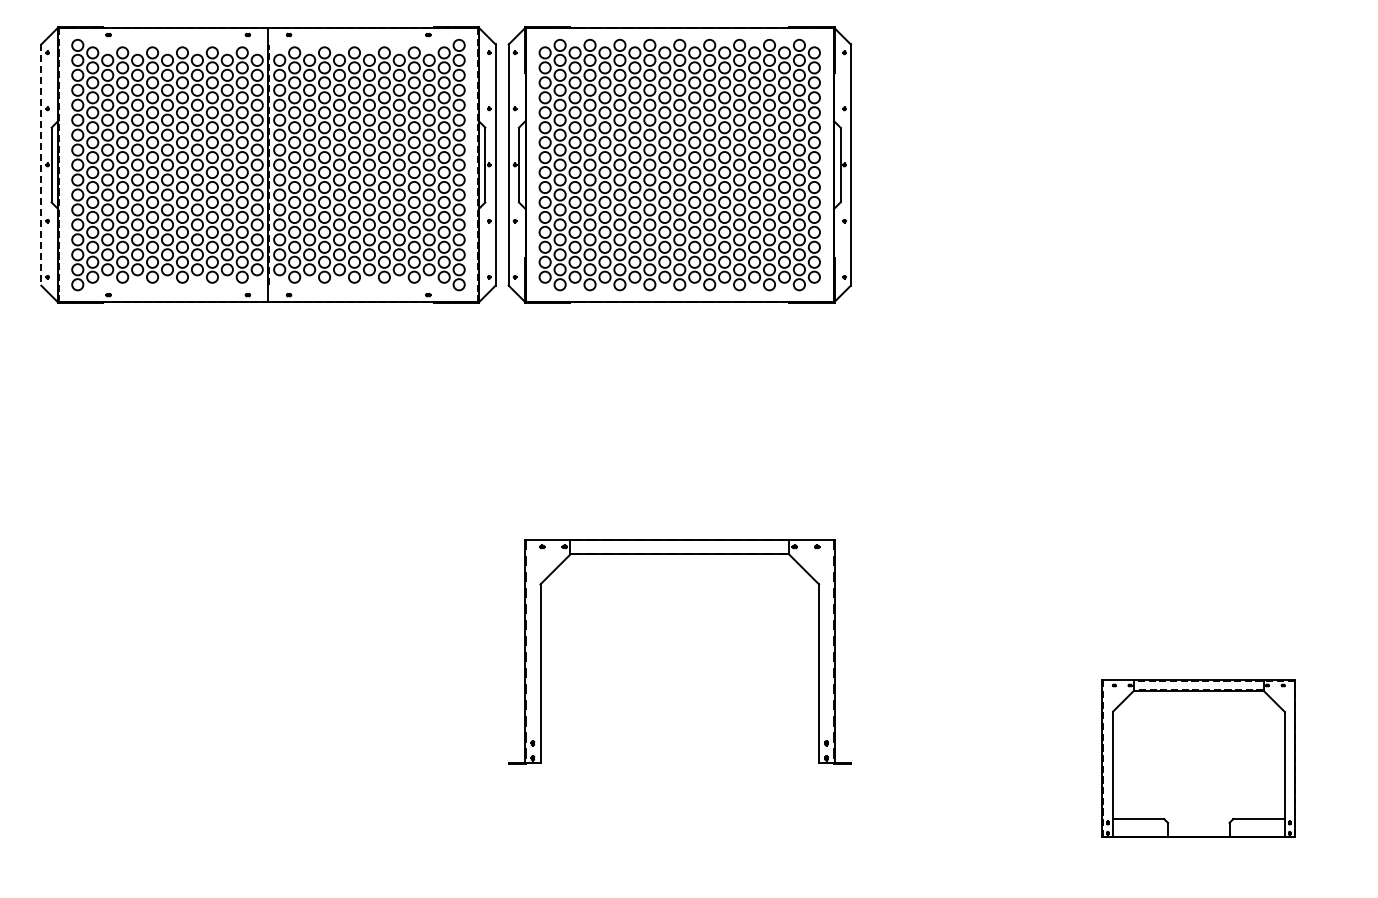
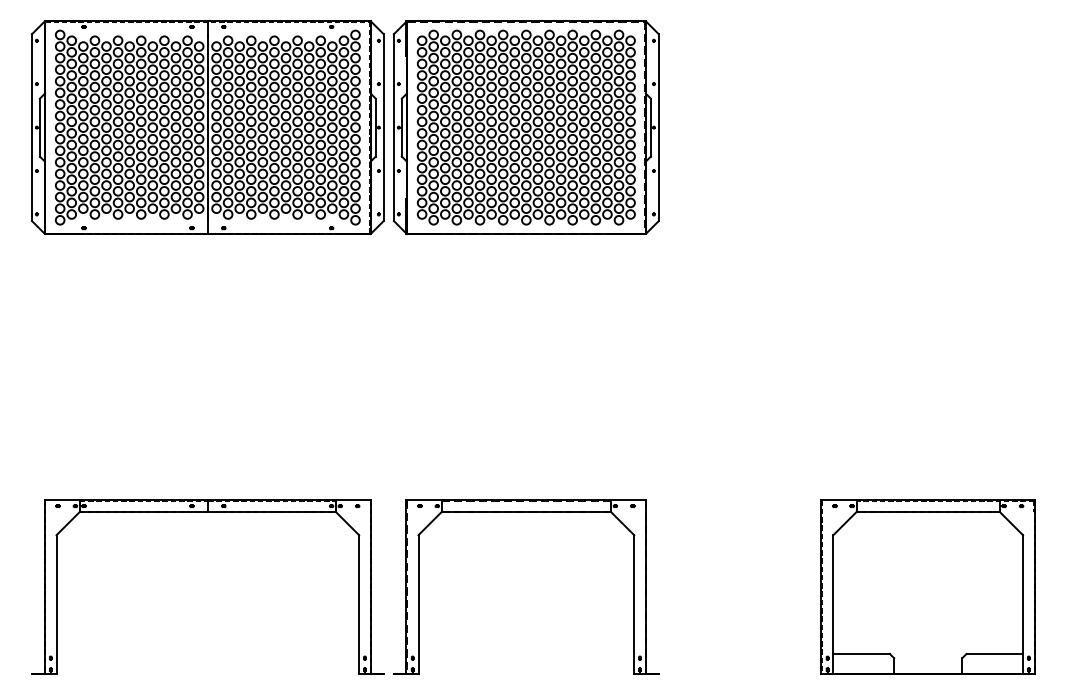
line: (41, 165) -> (32, 127), dashed -> solid
part: (679, 554) -> (526, 512), moved
part: (268, 661) -> (207, 512), added
part: (1198, 758) -> (928, 587), size x1.43

